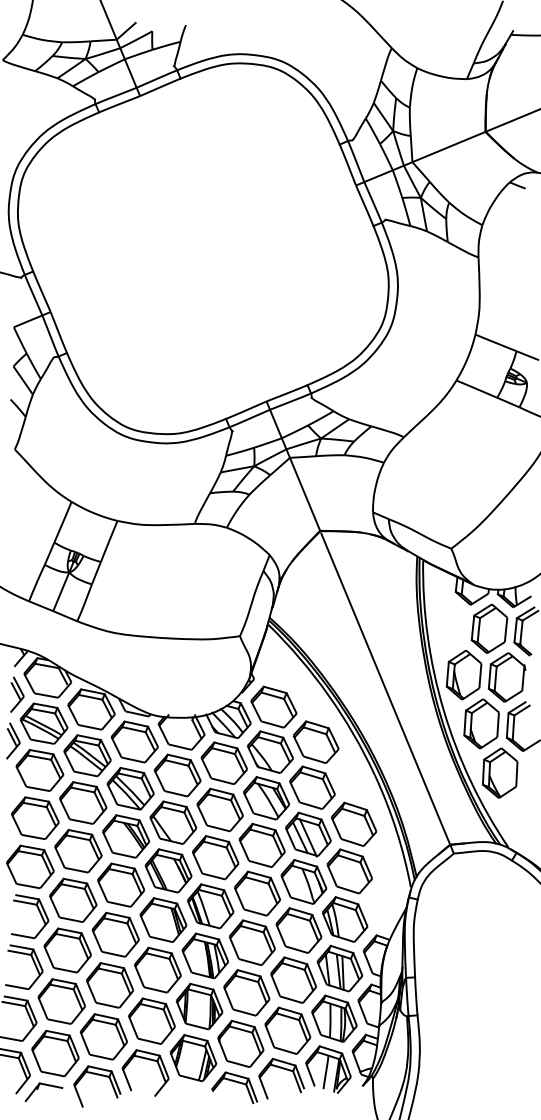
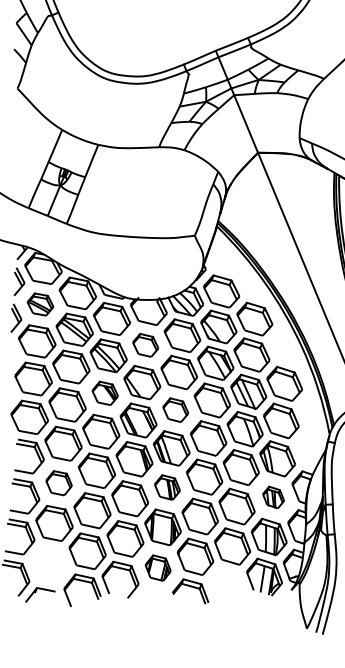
part: (43, 723) -> (40, 304), size x0.7
part: (177, 775) -> (145, 345), size x0.7
part: (126, 836) -> (105, 393), size x0.7
part: (215, 857) -> (175, 409), size x0.7
part: (67, 950) -> (58, 483), size x0.7
part: (204, 955) -> (166, 487), size x0.7
part: (339, 968) -> (273, 497), size x0.6
part: (55, 1053) -> (49, 564), removed
part: (193, 1058) -> (158, 568), size x0.7
part: (282, 1069) -> (228, 576), removed

